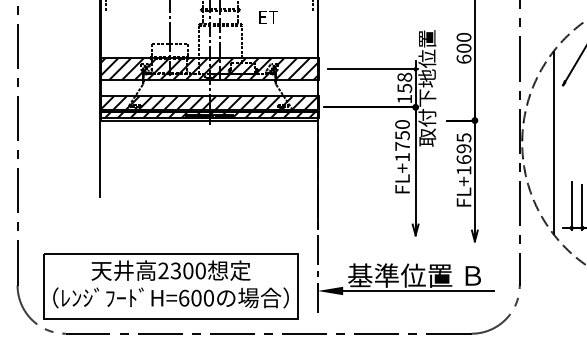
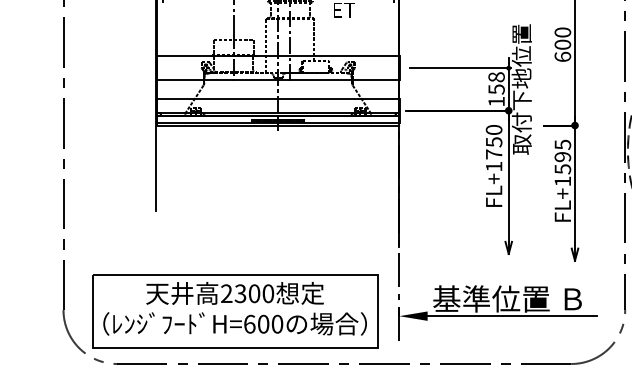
hatch: (209, 69) -> (278, 68), removed
hatch: (209, 107) -> (278, 110), removed
text: (463, 159) -> (562, 169), FL+1695 -> FL+1595

